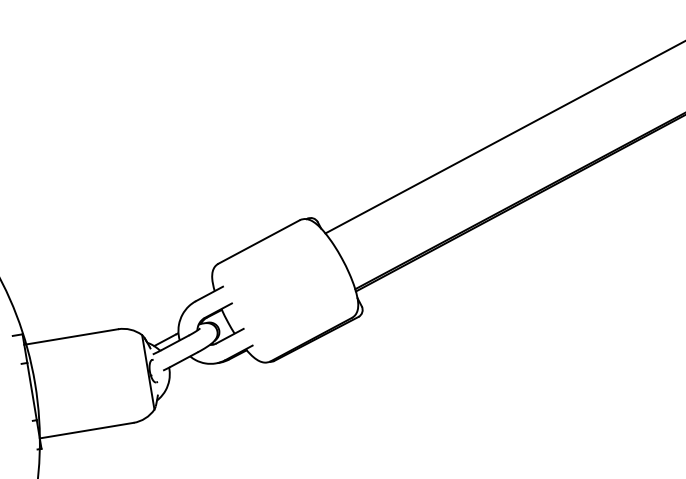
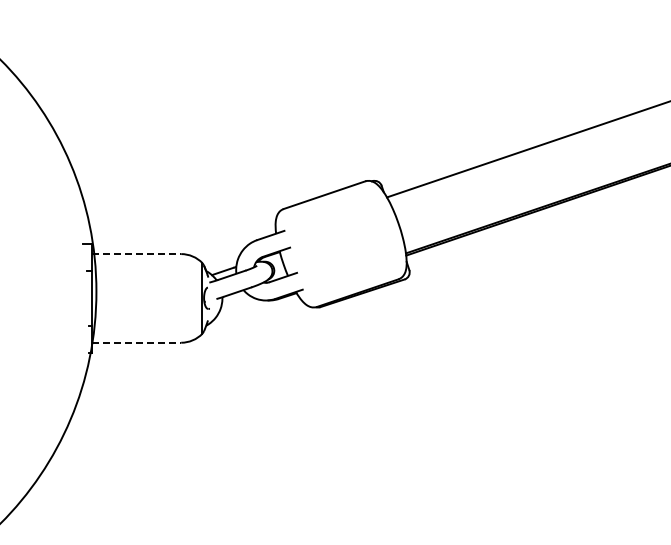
line: (72, 337) -> (137, 254), solid -> dashed
line: (87, 430) -> (137, 342), solid -> dashed

